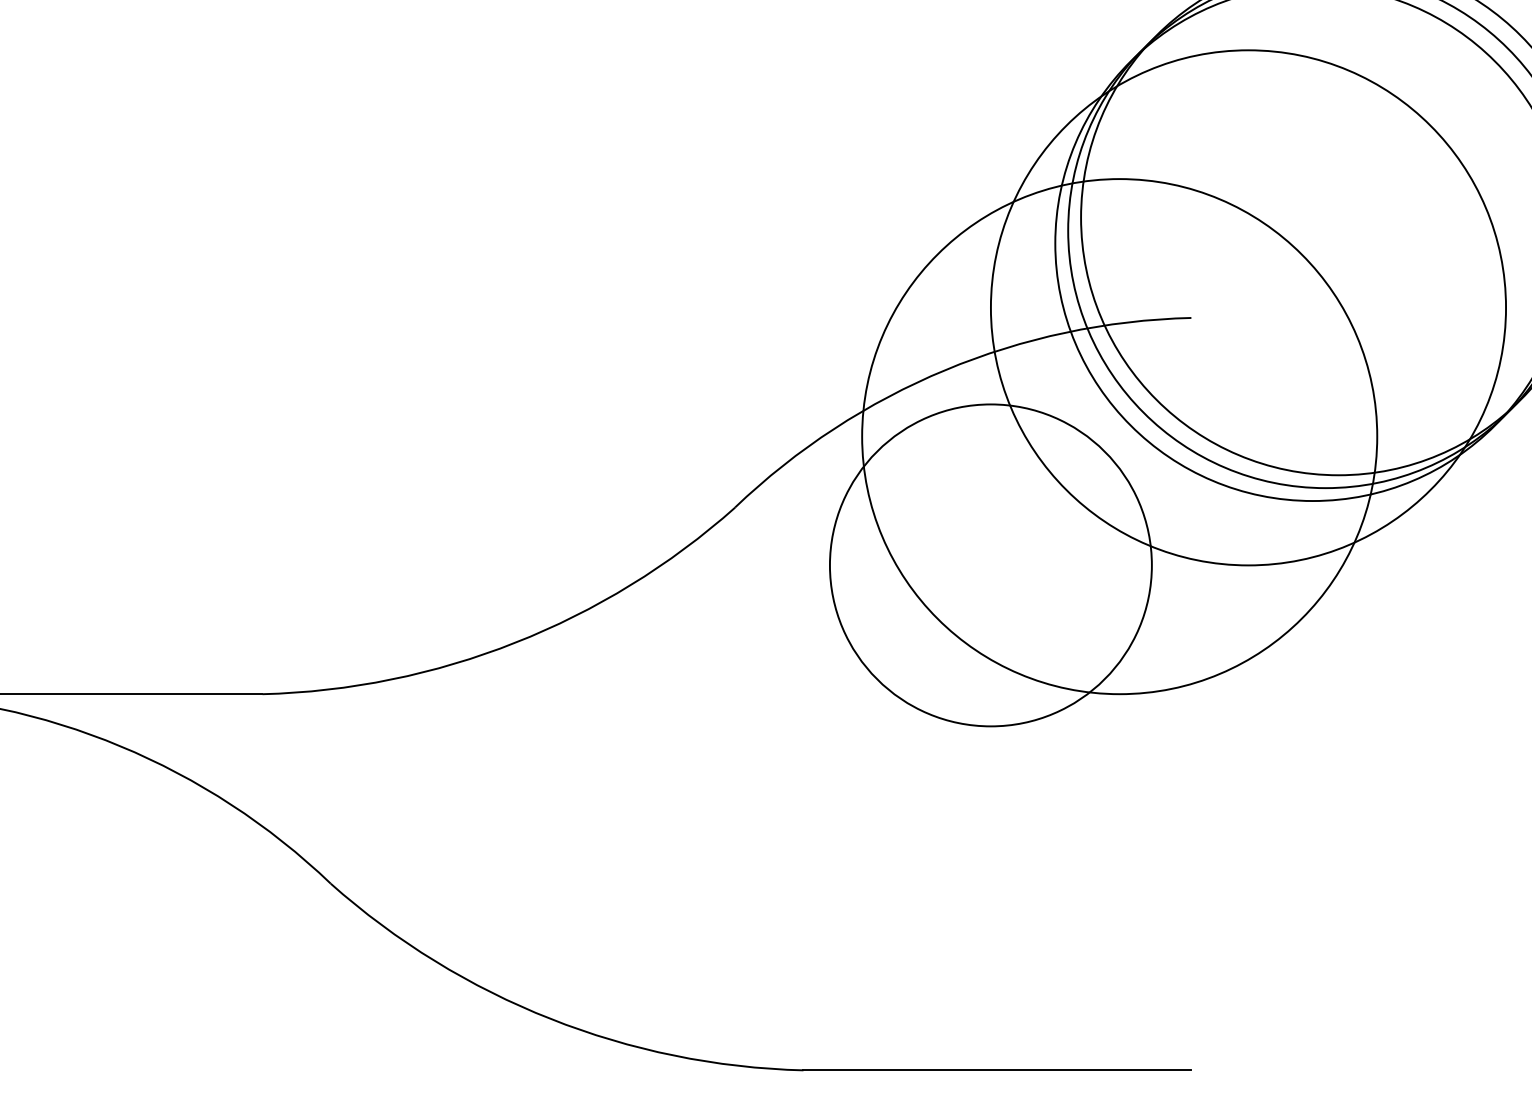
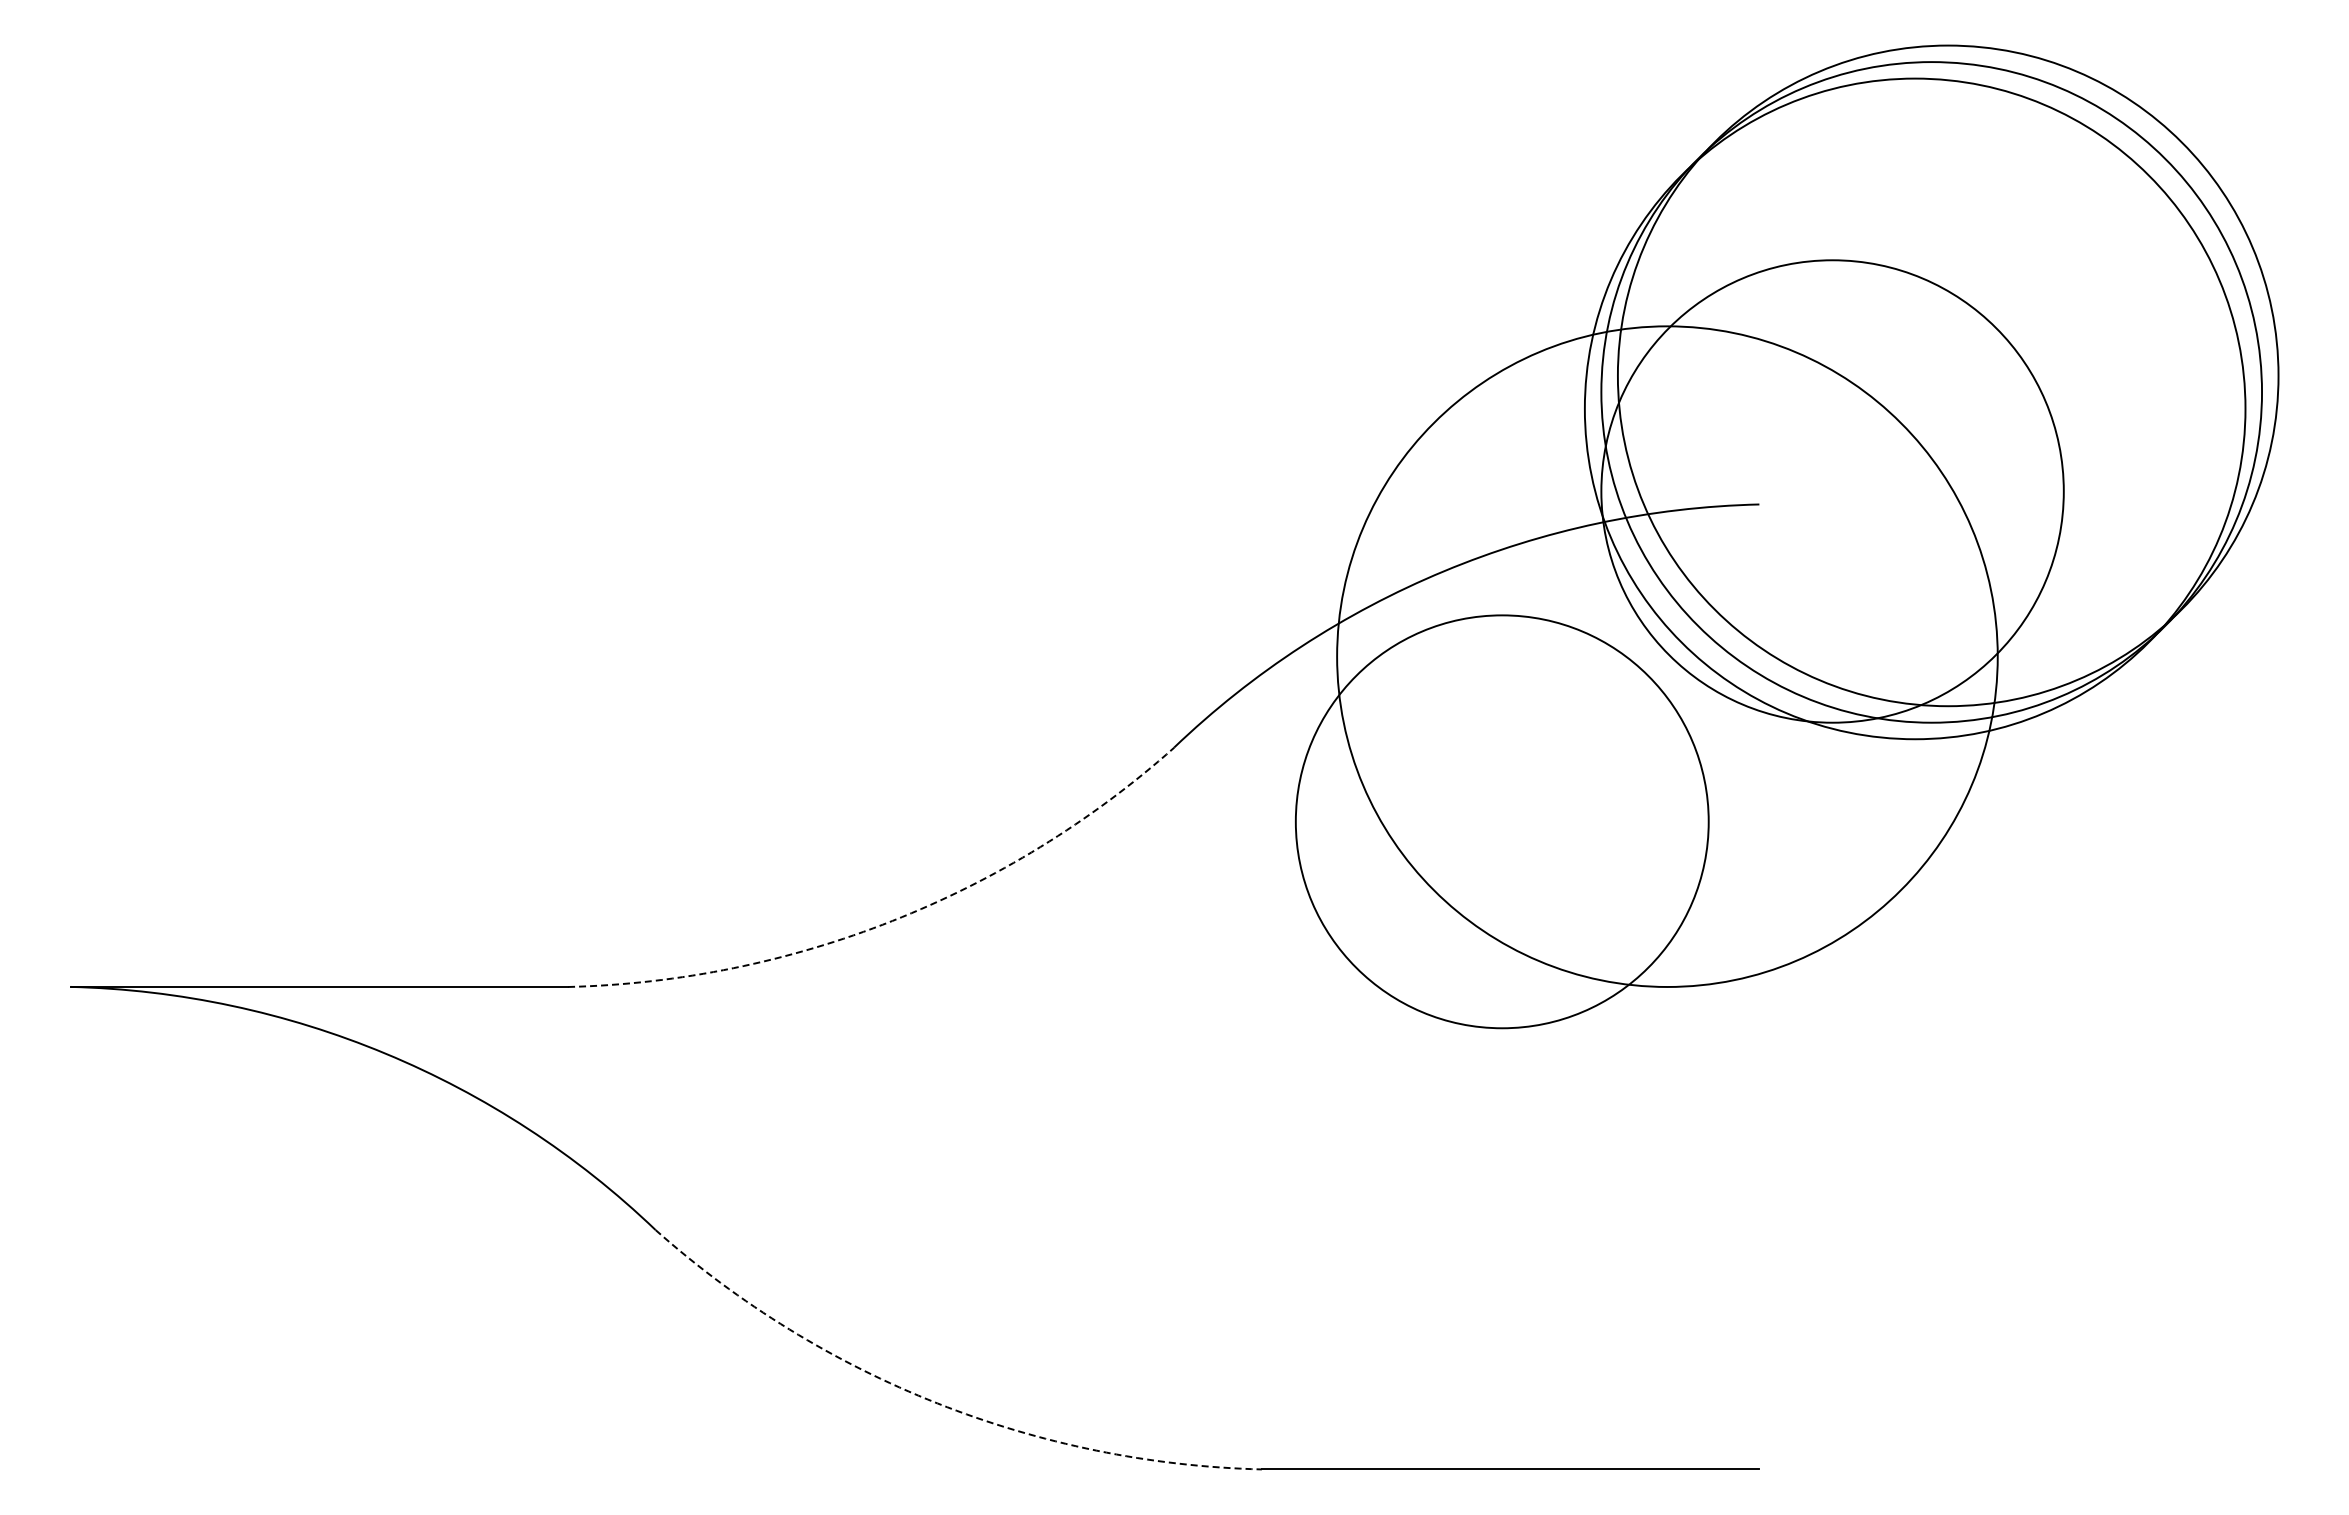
circle: (1248, 307) -> (1832, 491), size x0.7
arc: (515, 642) -> (892, 920), solid -> dashed
arc: (550, 1018) -> (937, 1403), solid -> dashed

